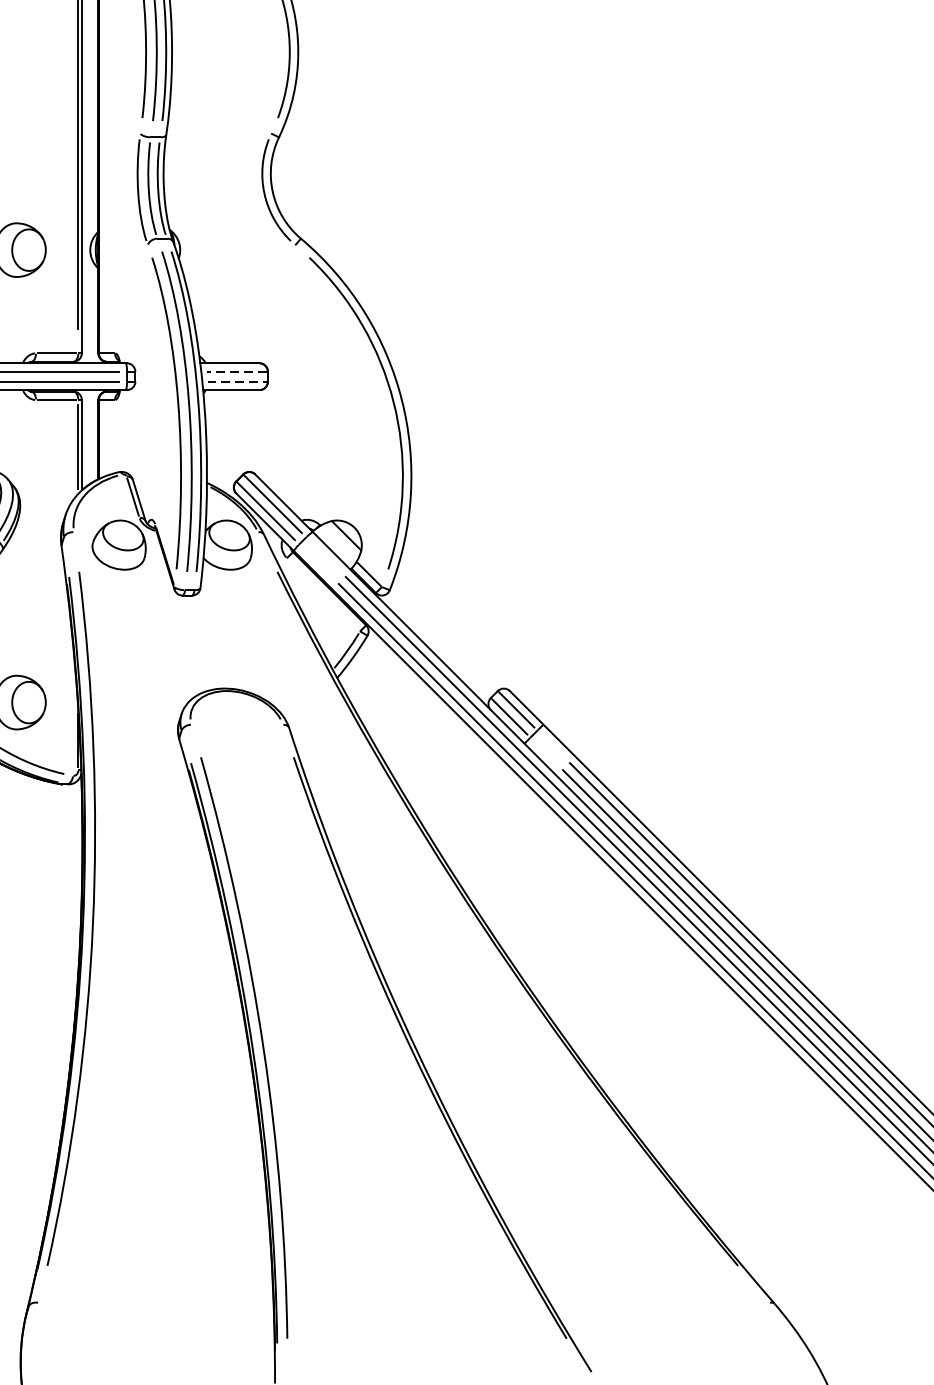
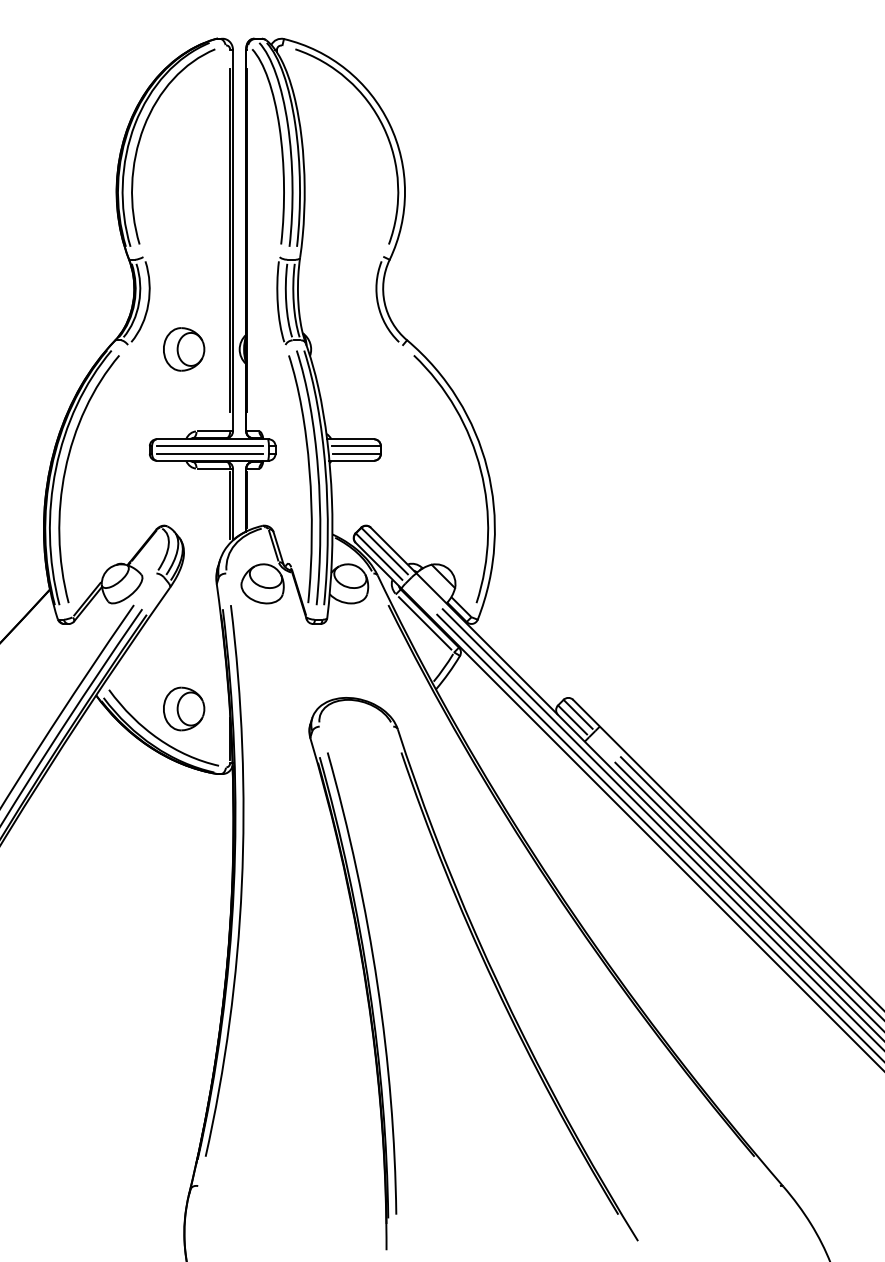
line: (237, 372) -> (356, 446), dashed -> solid
line: (237, 381) -> (356, 453), dashed -> solid
line: (322, 594) -> (424, 623), added

